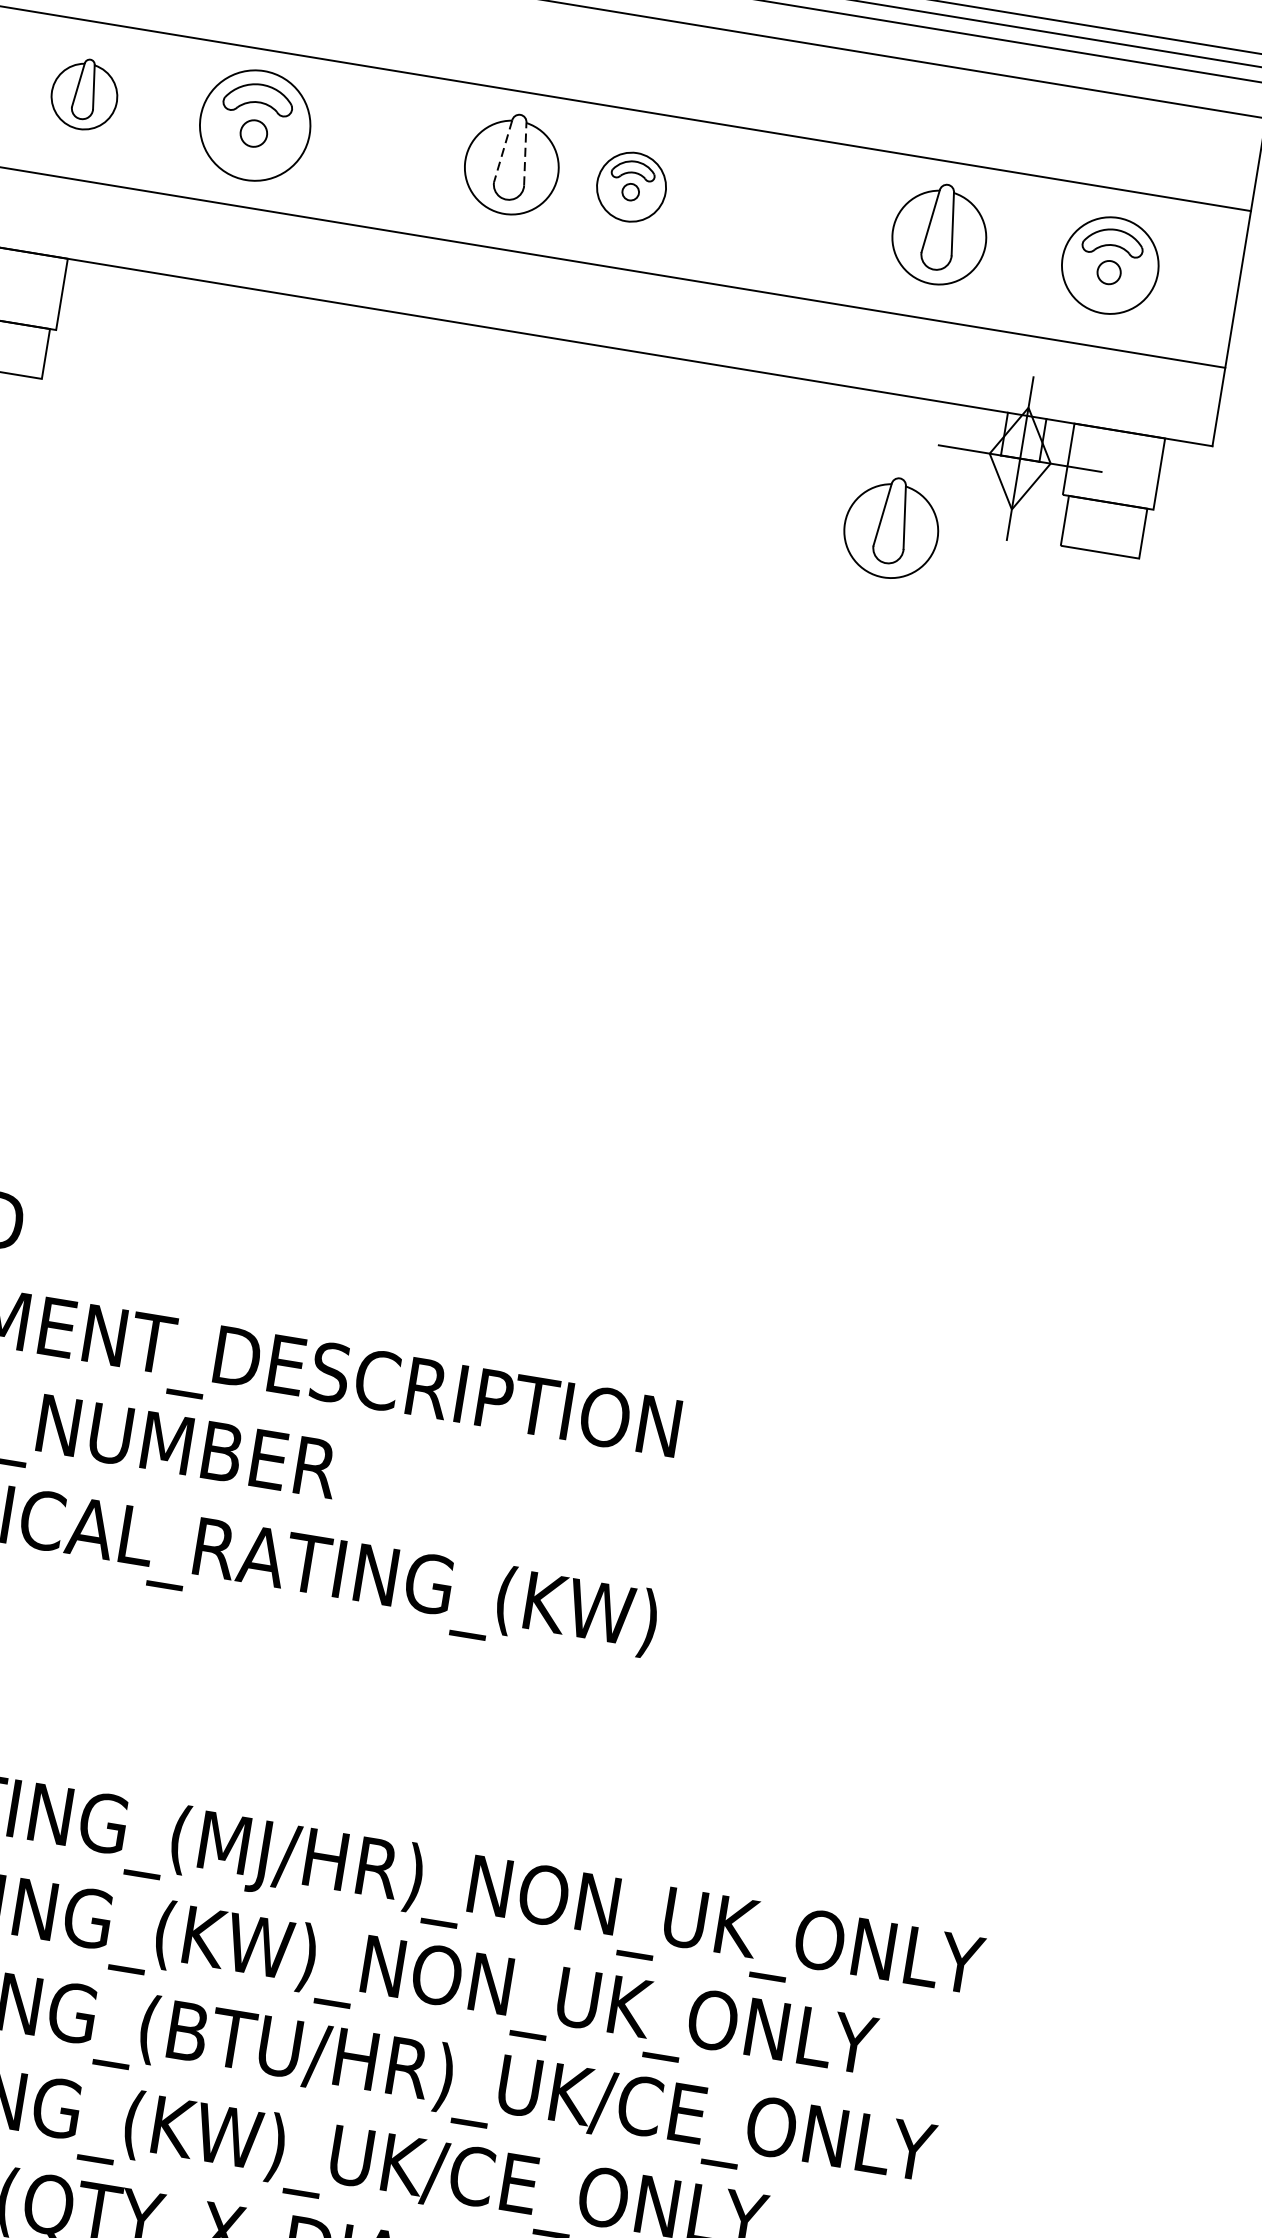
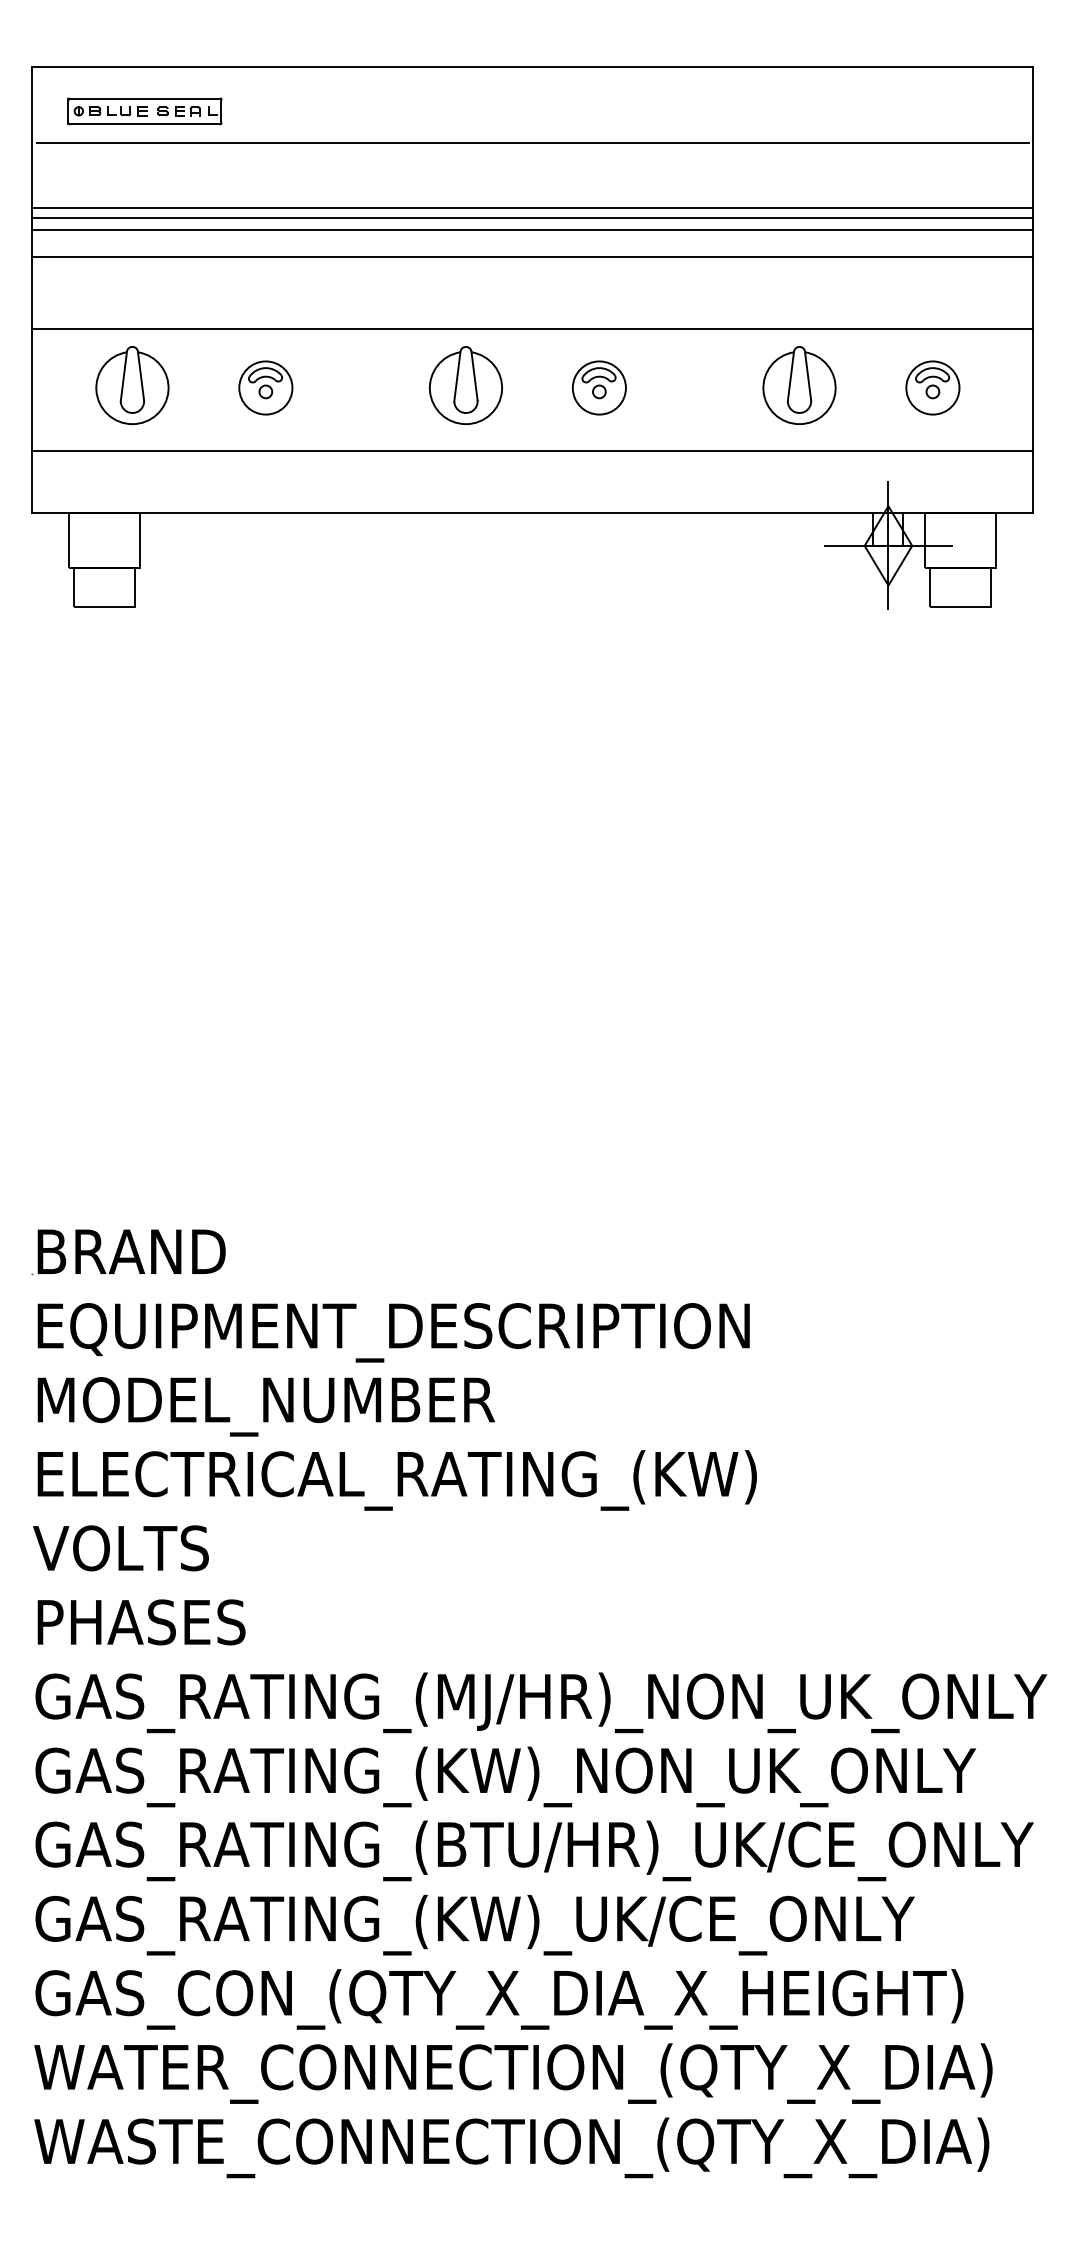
part: (84, 94) -> (132, 385), size x1.43
part: (254, 124) -> (265, 387), size x0.62
line: (503, 151) -> (457, 376), dashed -> solid
line: (525, 153) -> (474, 375), dashed -> solid
part: (631, 186) -> (599, 387), moved
part: (1109, 264) -> (932, 387), size x0.71
part: (891, 527) -> (799, 614), removed

